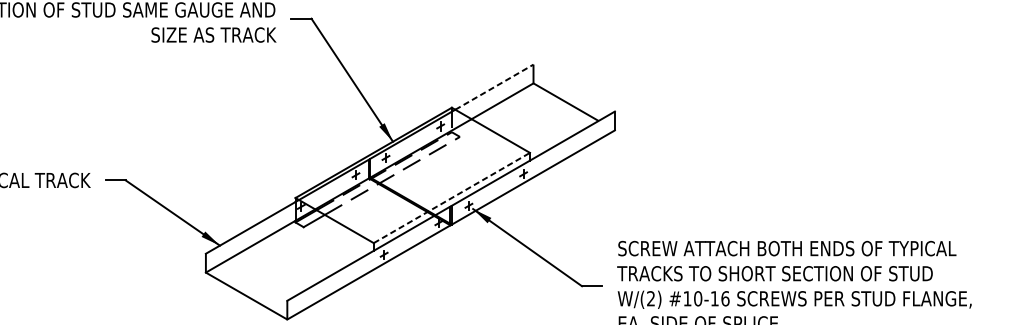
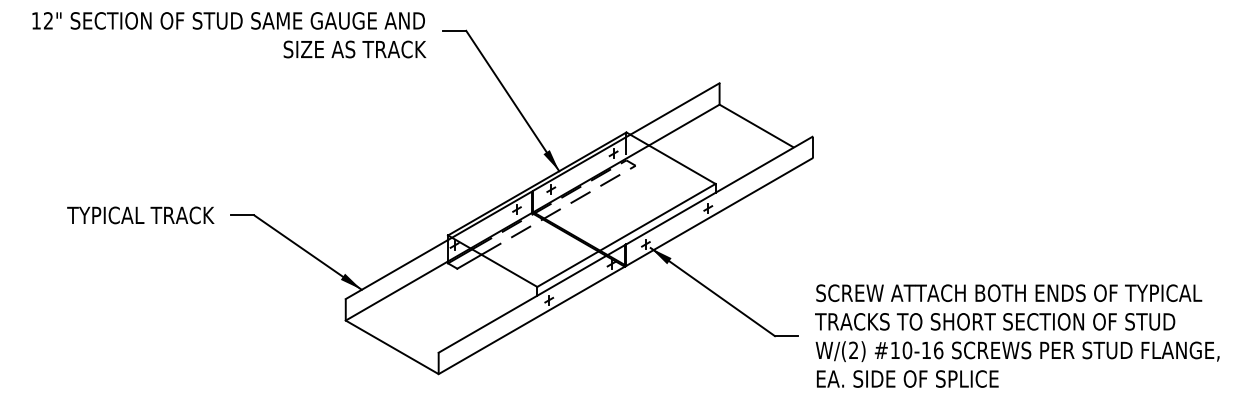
line: (493, 87) -> (674, 109), dashed -> solid
line: (451, 198) -> (626, 235), dashed -> solid

